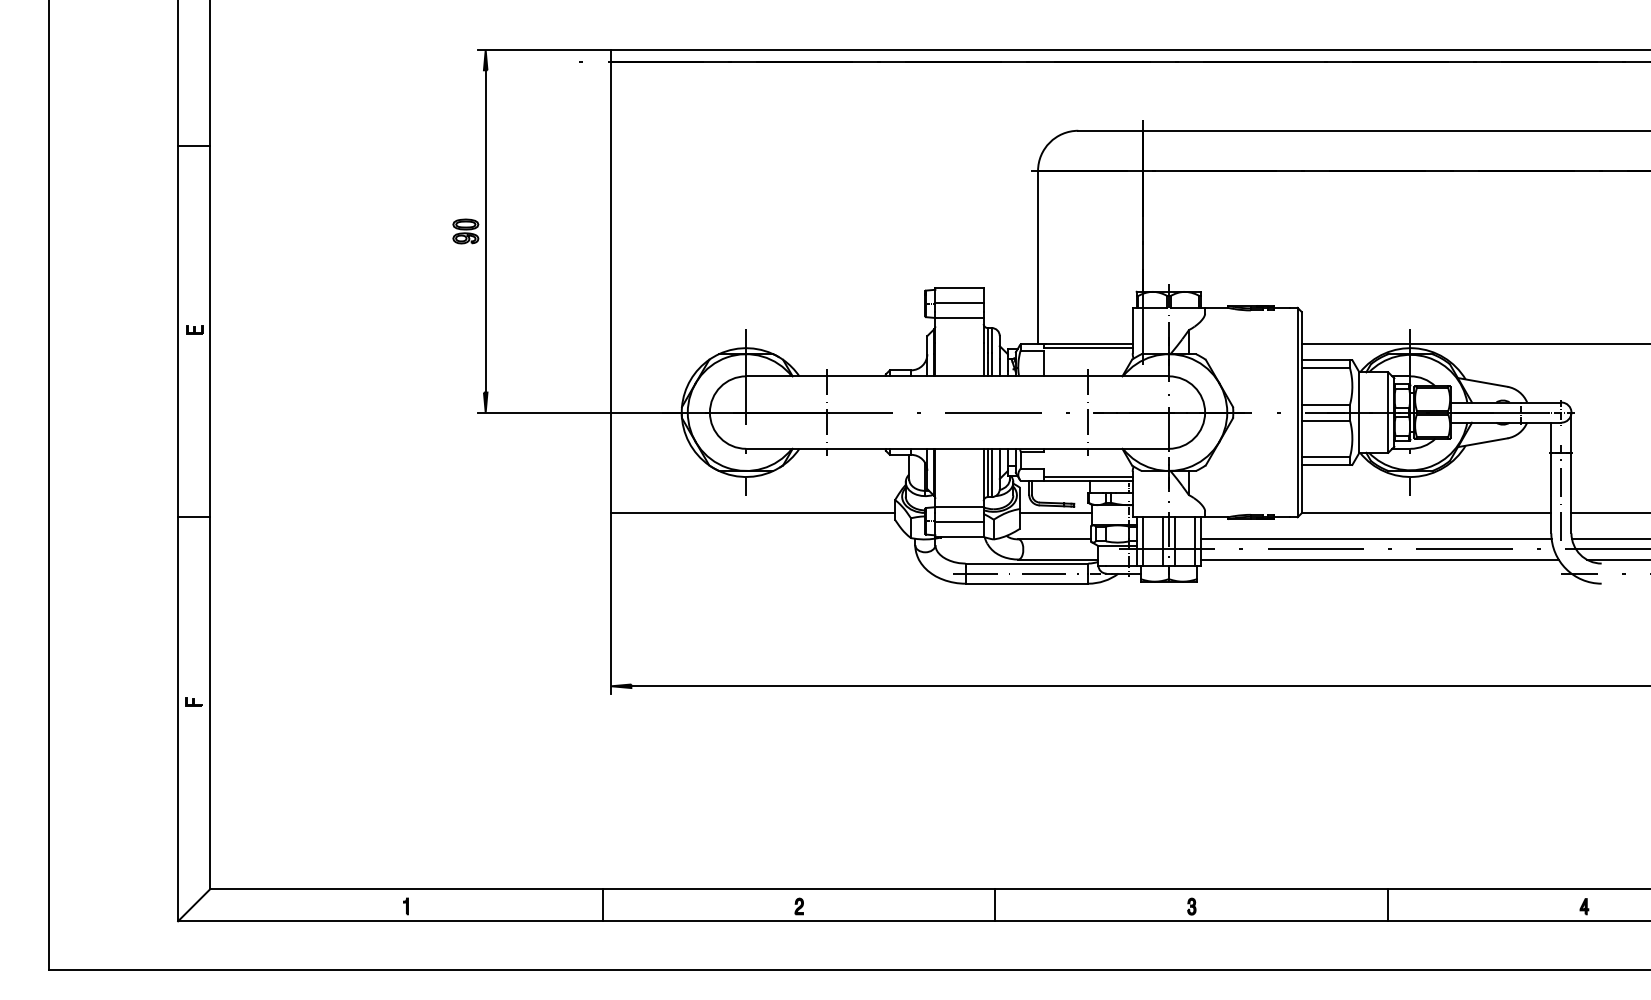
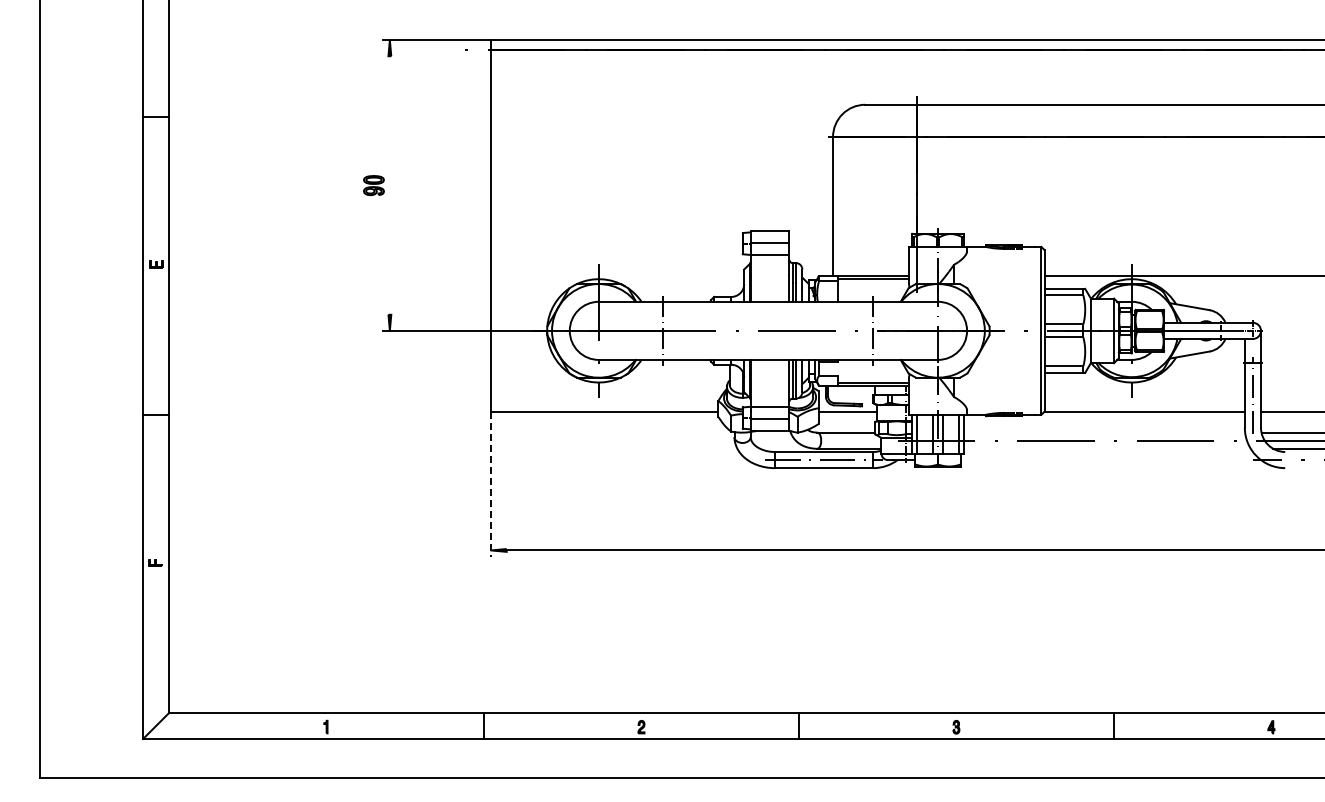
line: (485, 231) -> (389, 185), removed
line: (1376, 539) -> (1104, 432), removed
line: (1378, 559) -> (1106, 448), removed
line: (611, 604) -> (490, 484), solid -> dashed

